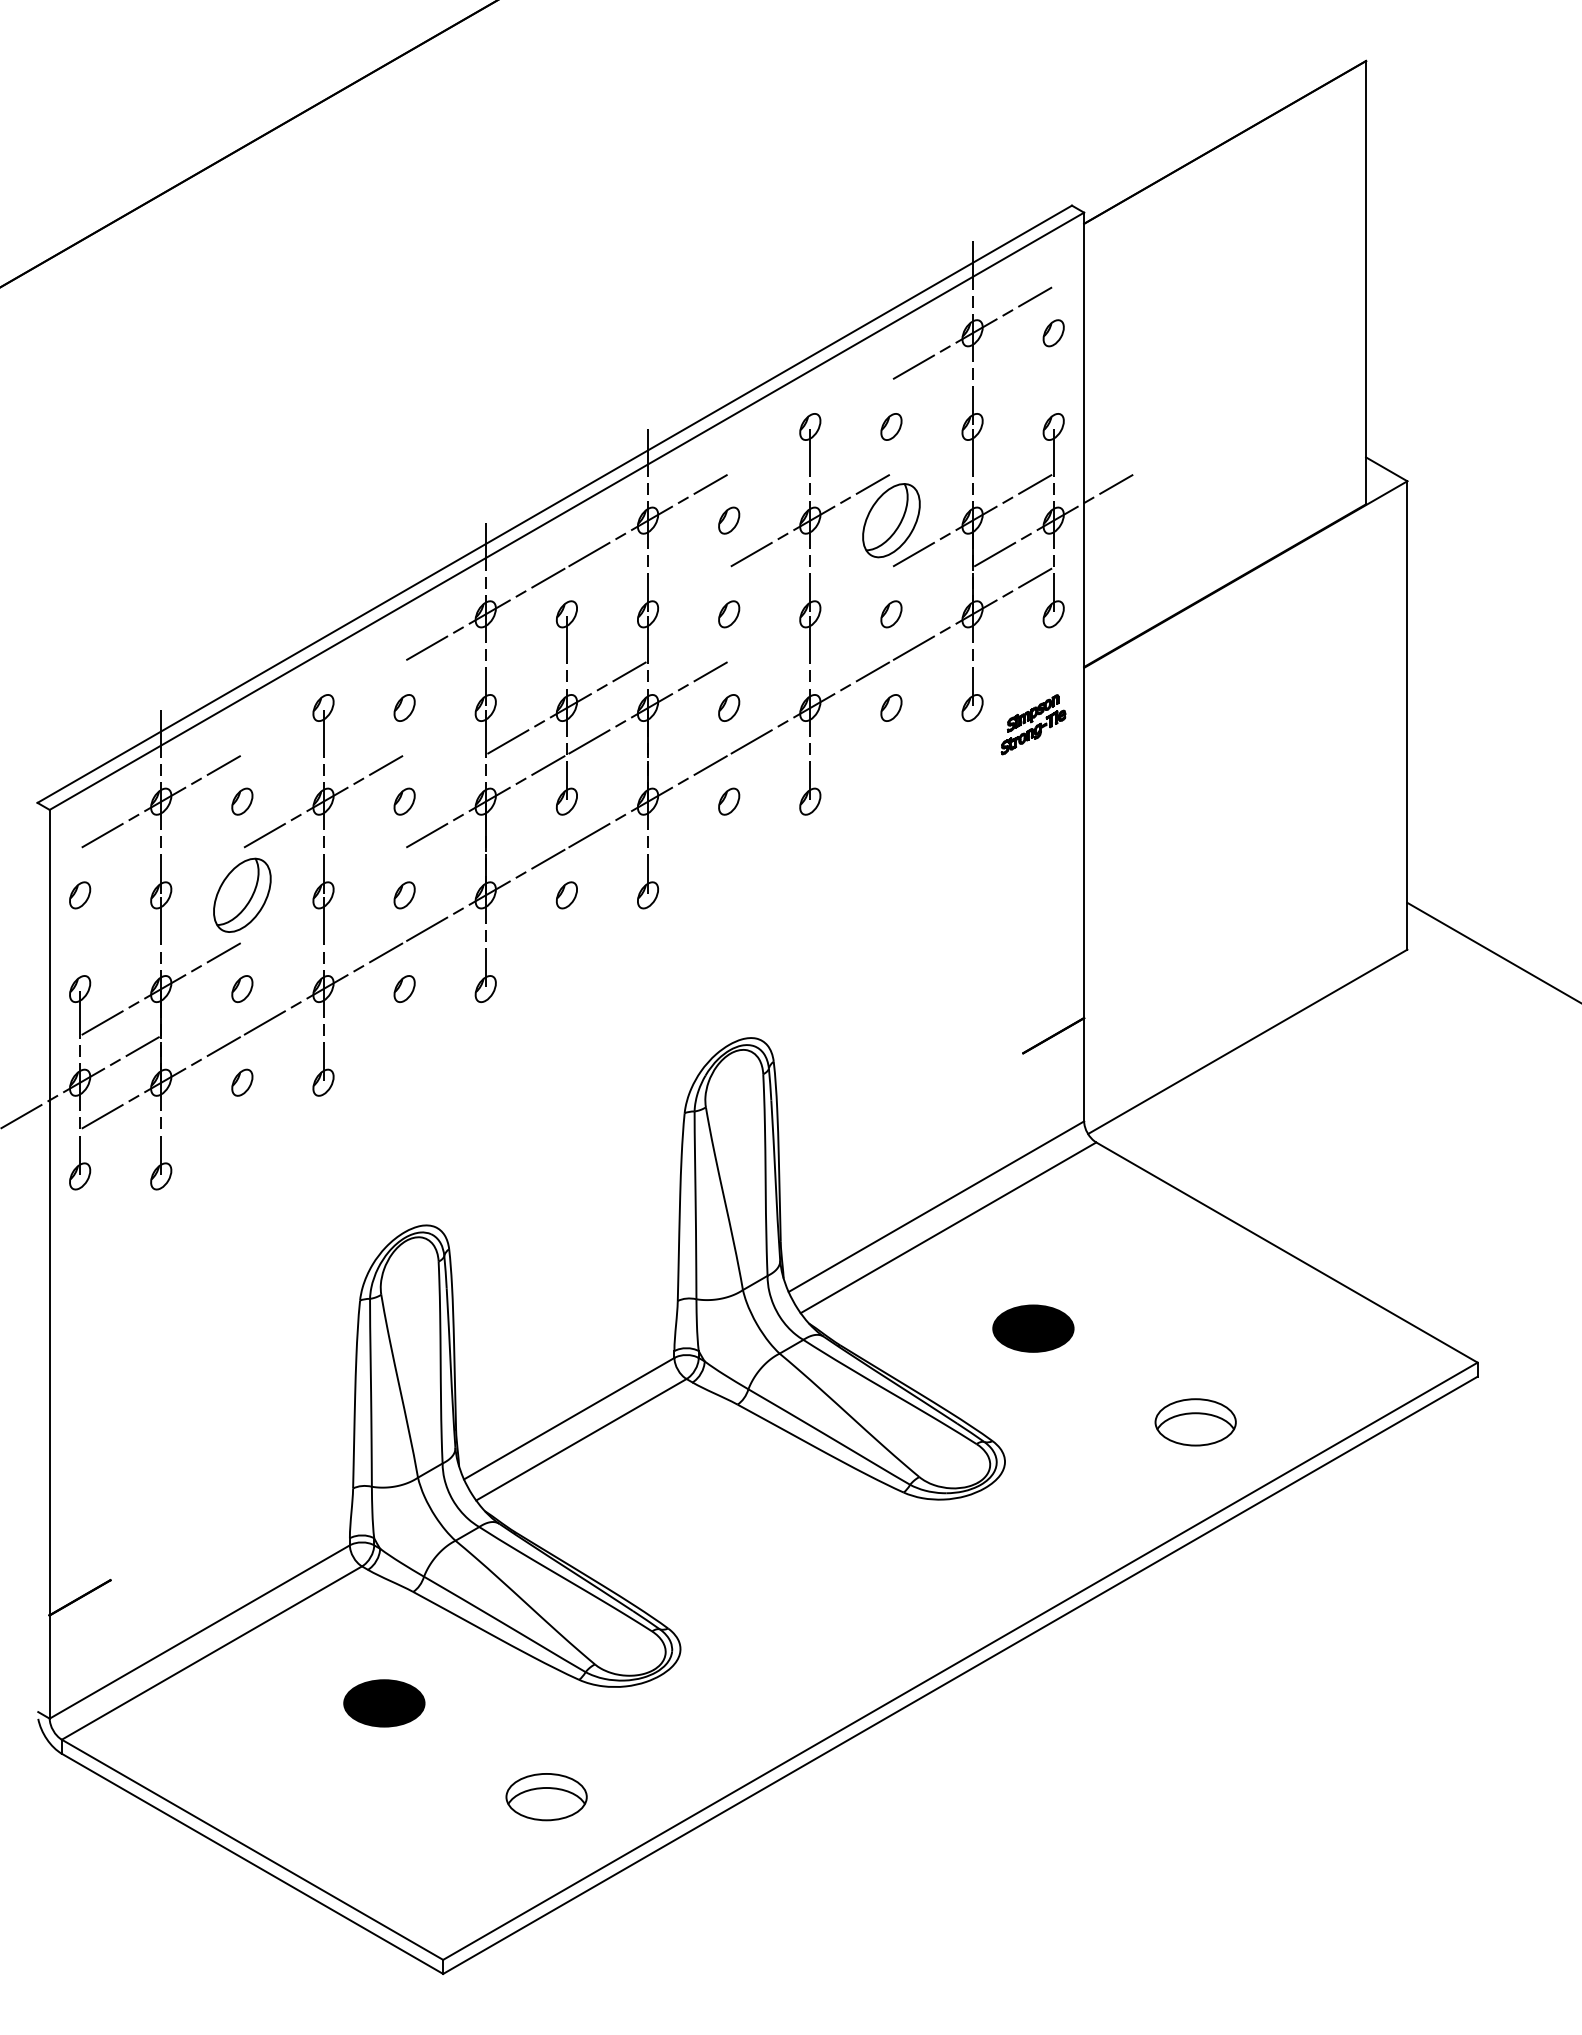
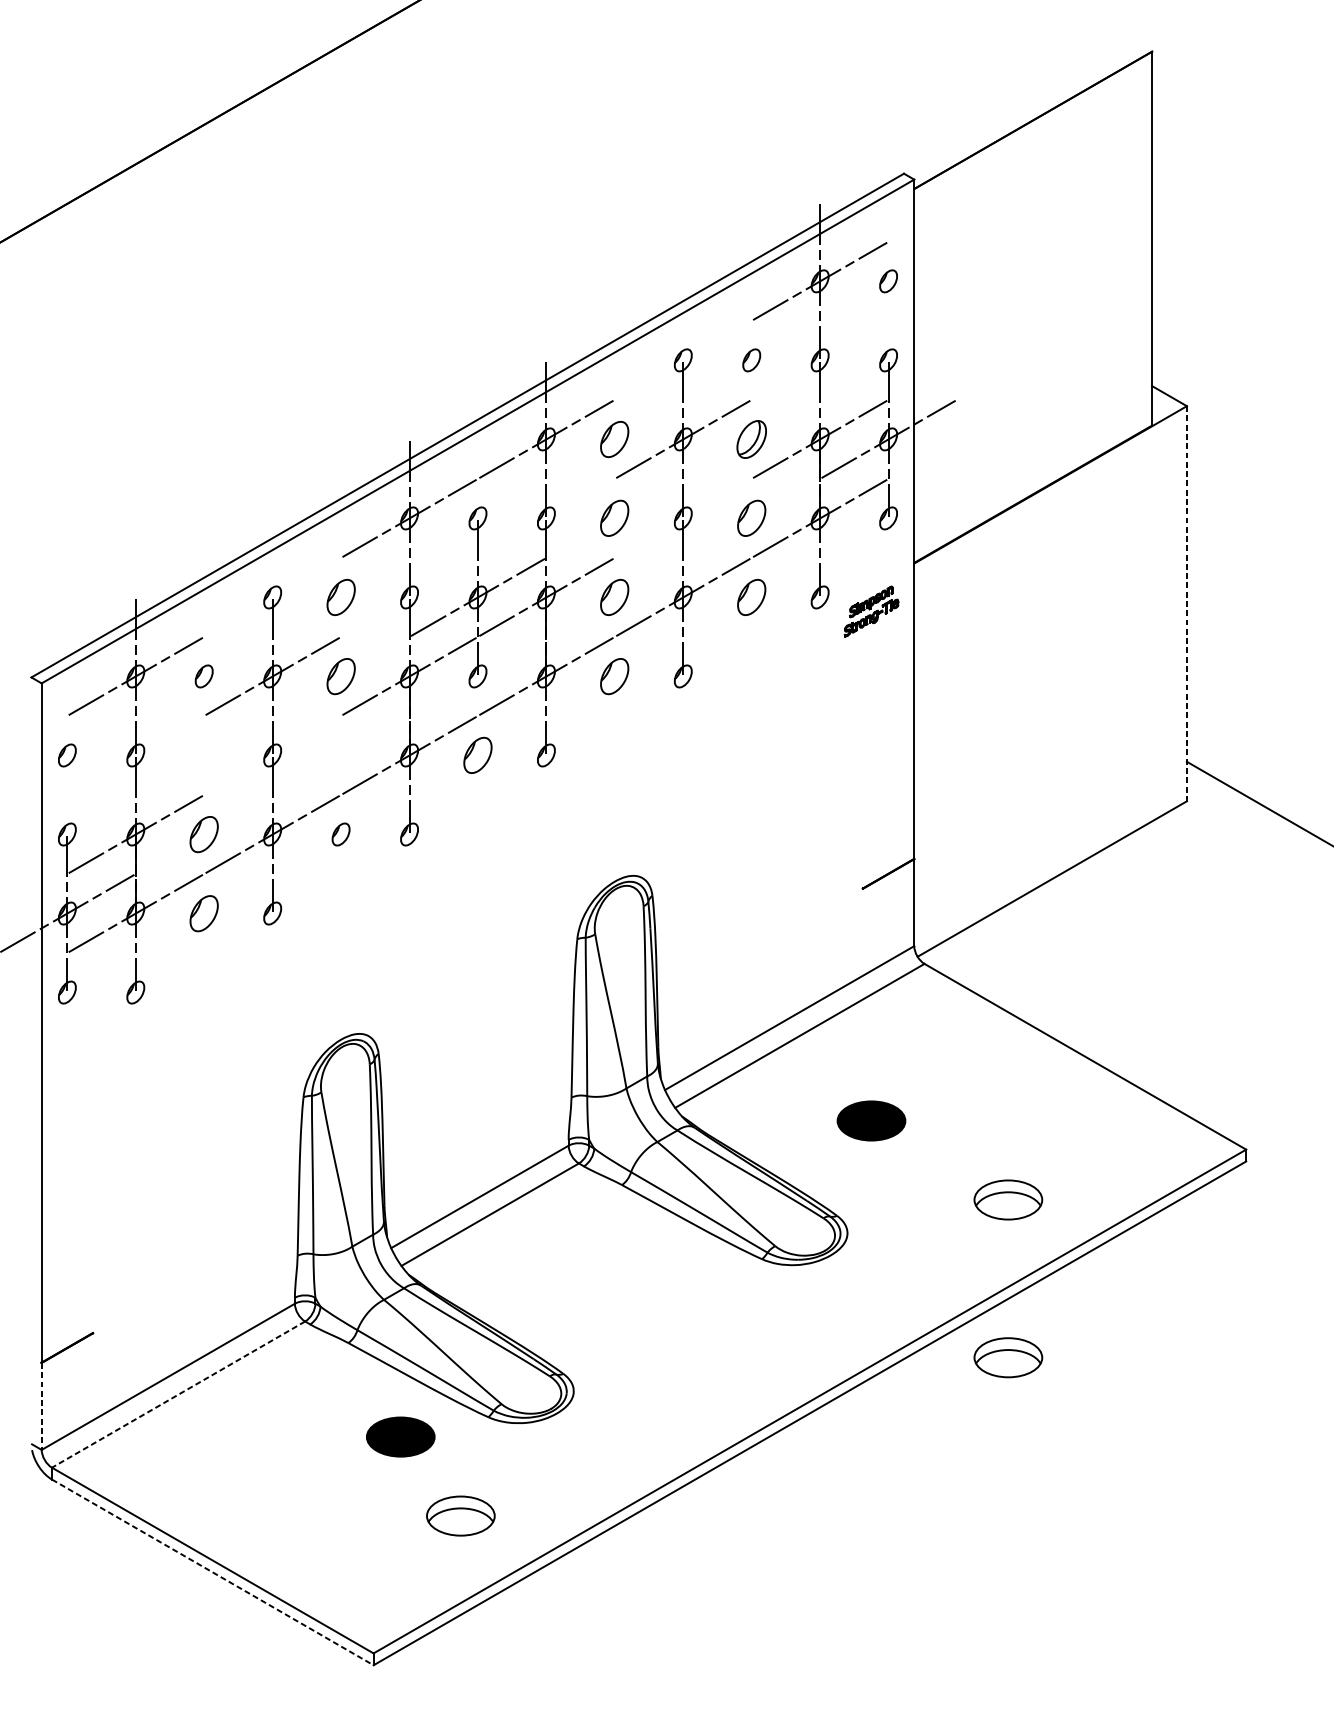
part: (729, 520) -> (615, 439), size x1.6
part: (891, 520) -> (751, 439), size x0.6
part: (729, 614) -> (615, 518), size x1.6
part: (891, 614) -> (751, 518), size x1.6
part: (404, 707) -> (340, 597), size x1.6
part: (729, 707) -> (615, 597), size x1.6
part: (891, 707) -> (751, 597), size x1.6
line: (1407, 715) -> (1187, 603), solid -> dashed
part: (404, 801) -> (340, 676), size x1.6
part: (729, 801) -> (615, 676), size x1.6
part: (242, 894) -> (204, 754), removed
part: (404, 895) -> (340, 755), removed
part: (566, 895) -> (477, 755), size x1.6
part: (242, 988) -> (204, 834), size x1.6
part: (242, 1082) -> (204, 913), size x1.6
part: (1195, 1609) -> (1008, 1357), added
line: (211, 1653) -> (178, 1394), solid -> dashed
line: (49, 1667) -> (41, 1406), solid -> dashed
part: (384, 1703) -> (400, 1437), moved
line: (252, 1864) -> (212, 1572), solid -> dashed

